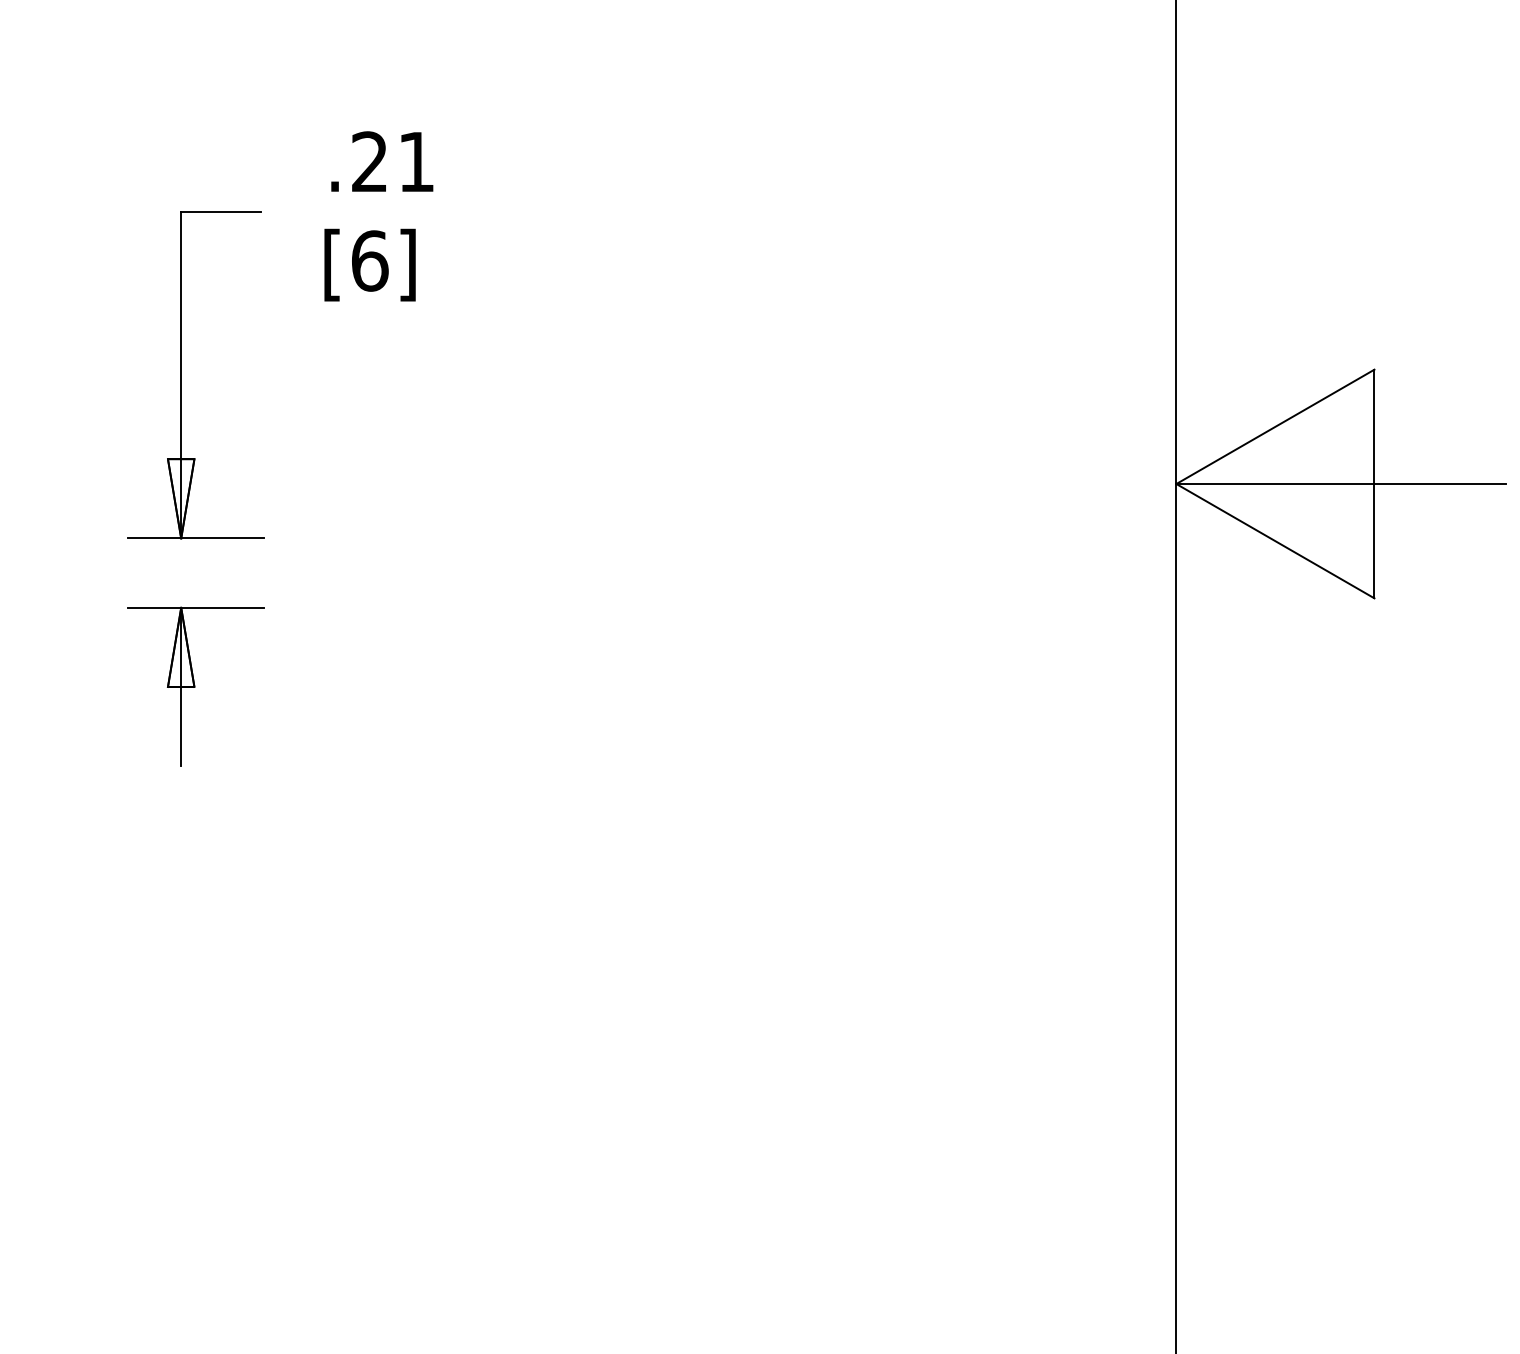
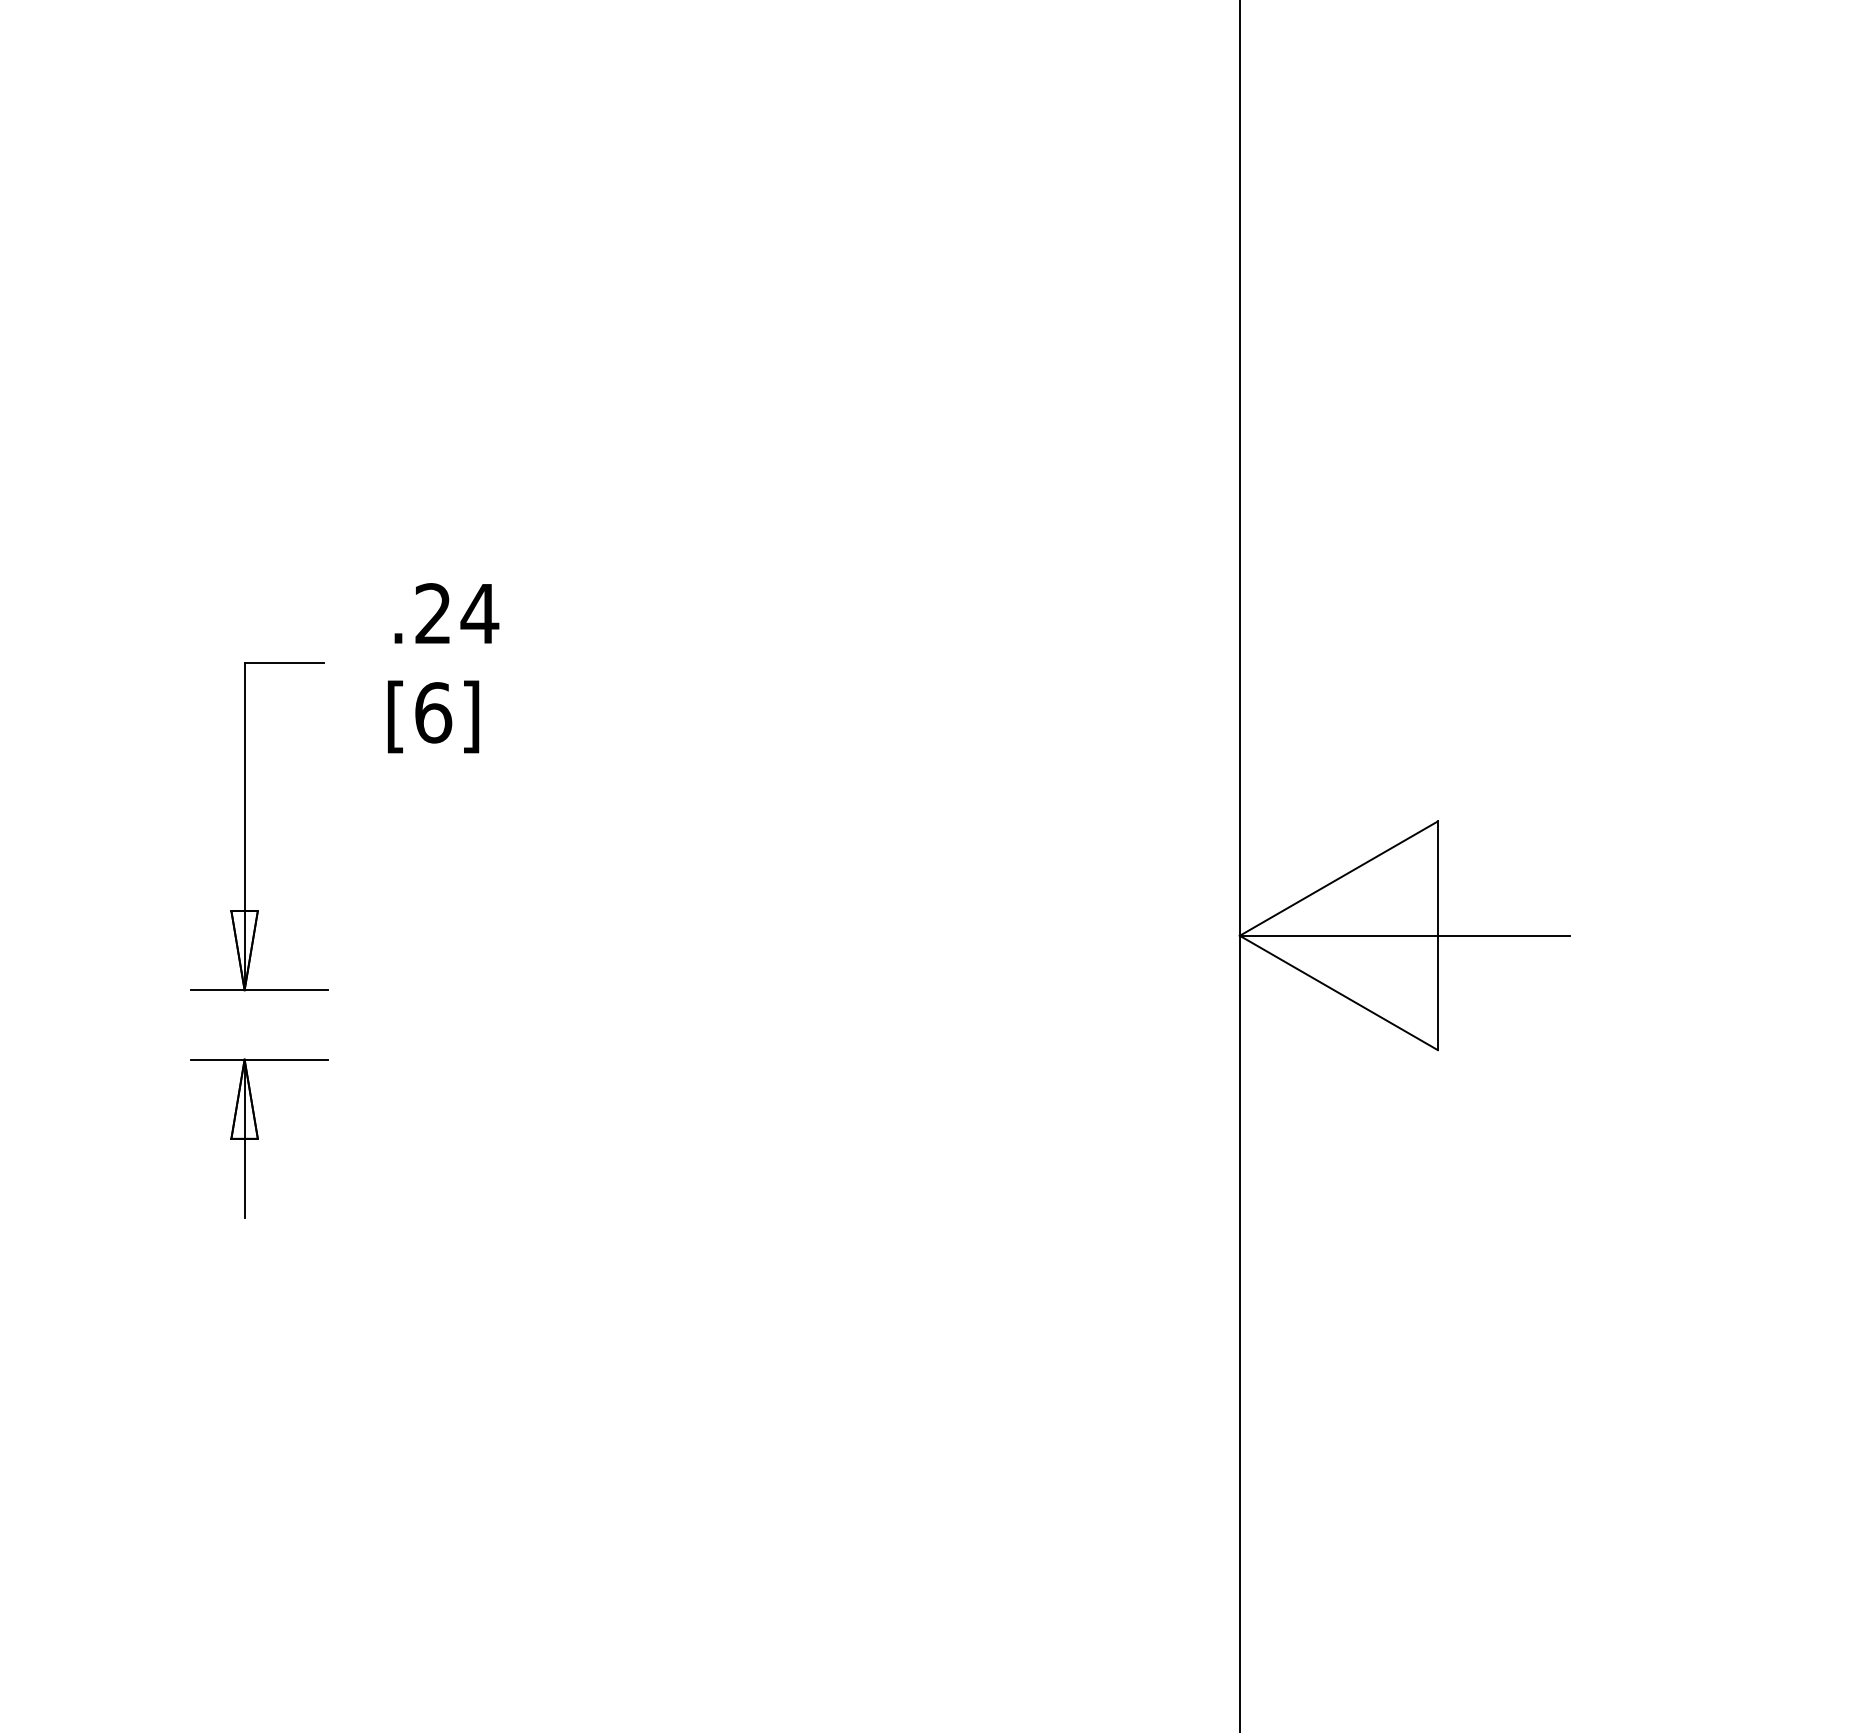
text: (416, 161) -> (479, 613), .21 -> .24

